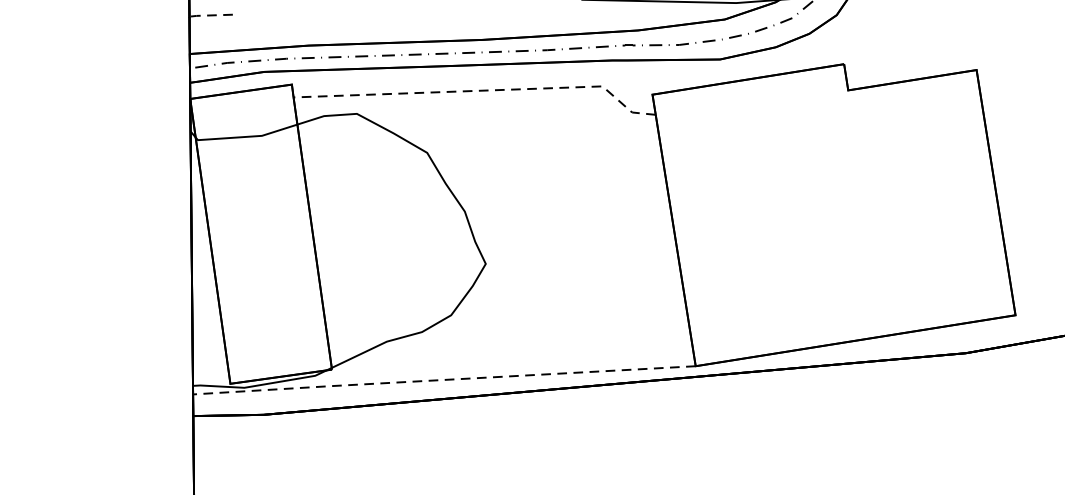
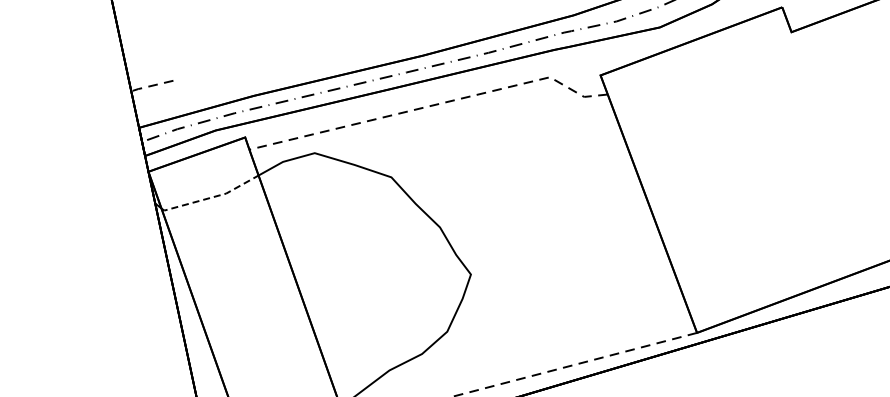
line: (247, 136) -> (212, 197), solid -> dashed

